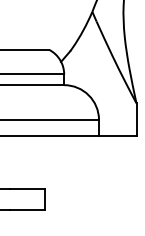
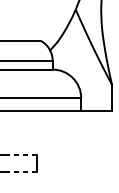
line: (27, 189) -> (22, 155), solid -> dashed
line: (27, 210) -> (22, 172), solid -> dashed

